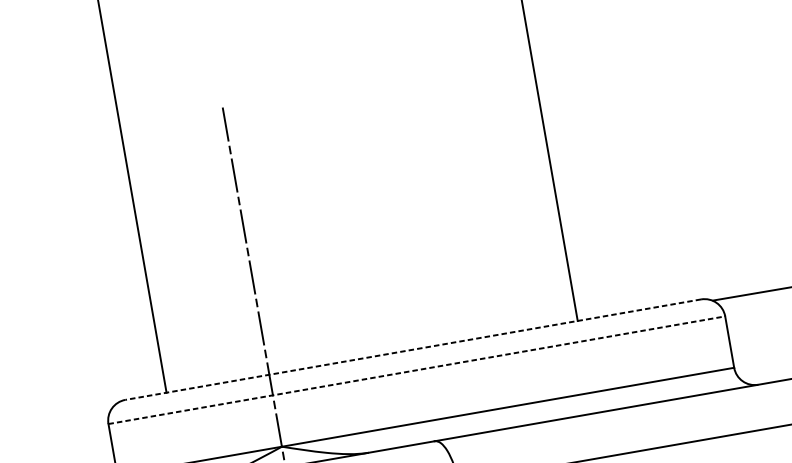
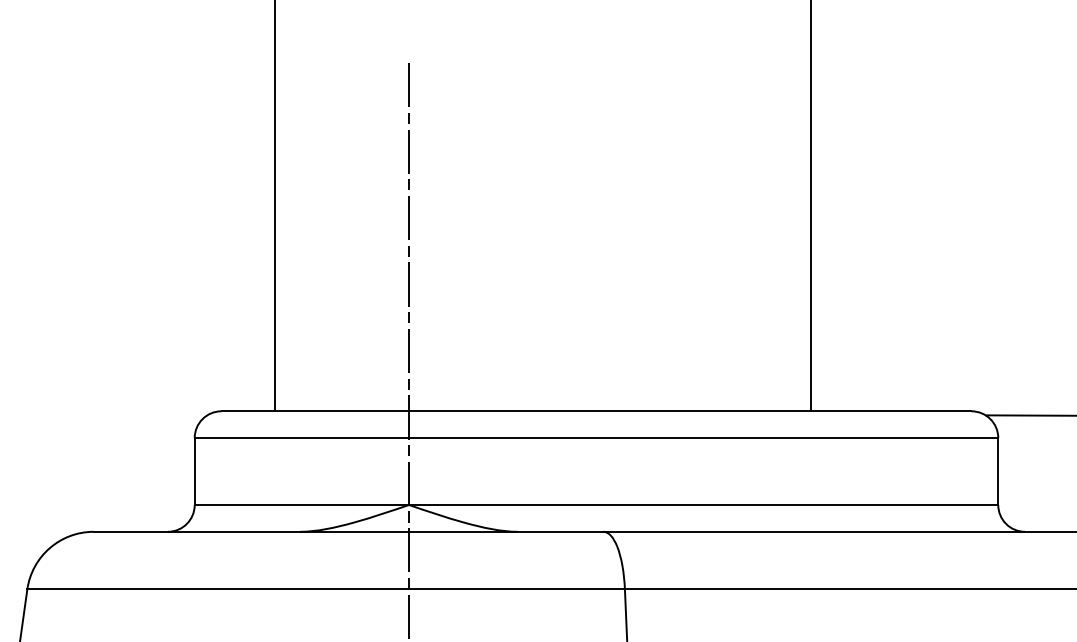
line: (413, 349) -> (596, 411), dashed -> solid
line: (416, 370) -> (596, 438), dashed -> solid

